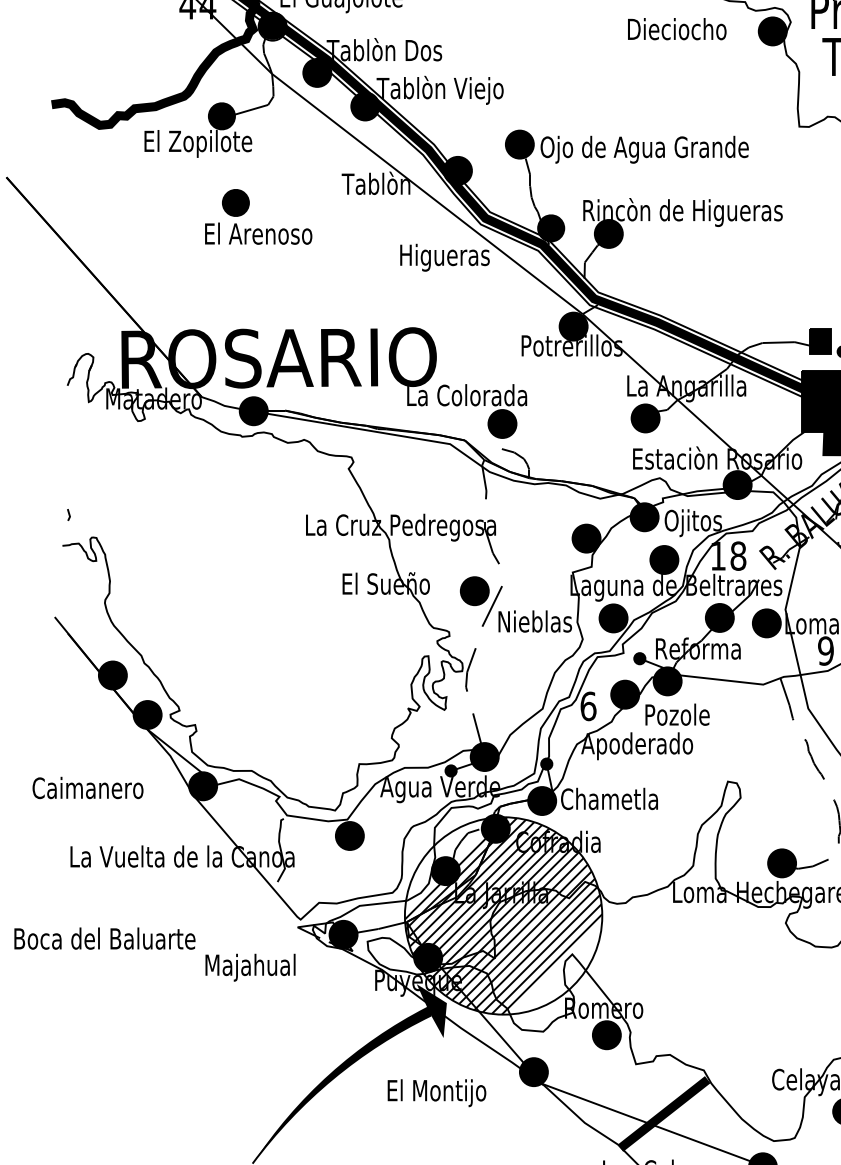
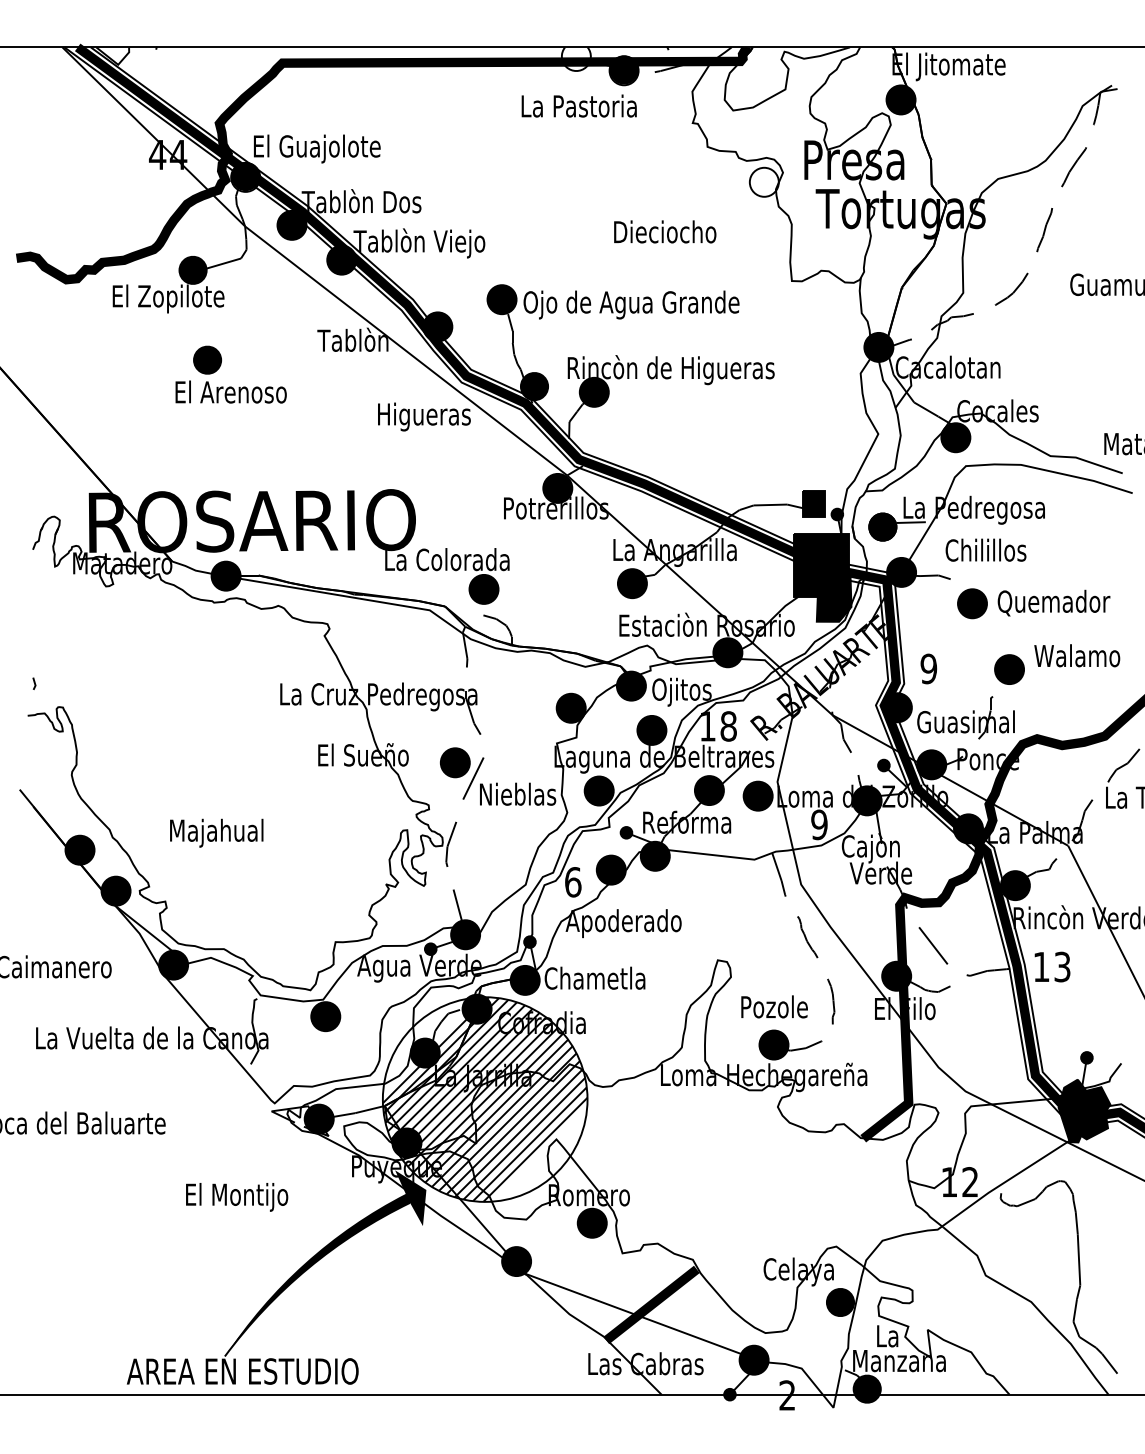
text: (677, 28) -> (665, 231), moved
fill: (771, 30) -> (763, 181), removed
text: (677, 714) -> (774, 1006), moved
text: (250, 966) -> (216, 832), moved
text: (437, 1093) -> (237, 1197), moved

